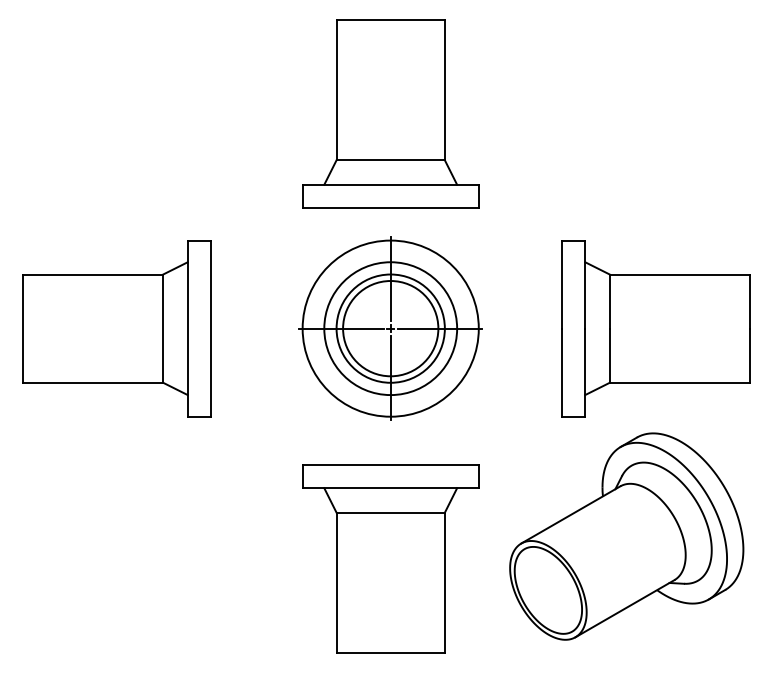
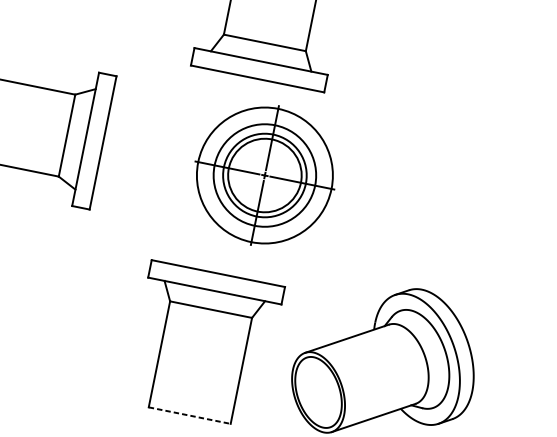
part: (390, 328) -> (264, 175), moved
part: (655, 328) -> (439, 210), removed
line: (391, 652) -> (190, 415), solid -> dashed

